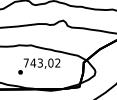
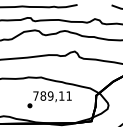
text: (44, 62) -> (55, 95), 743,02 -> 789,11

